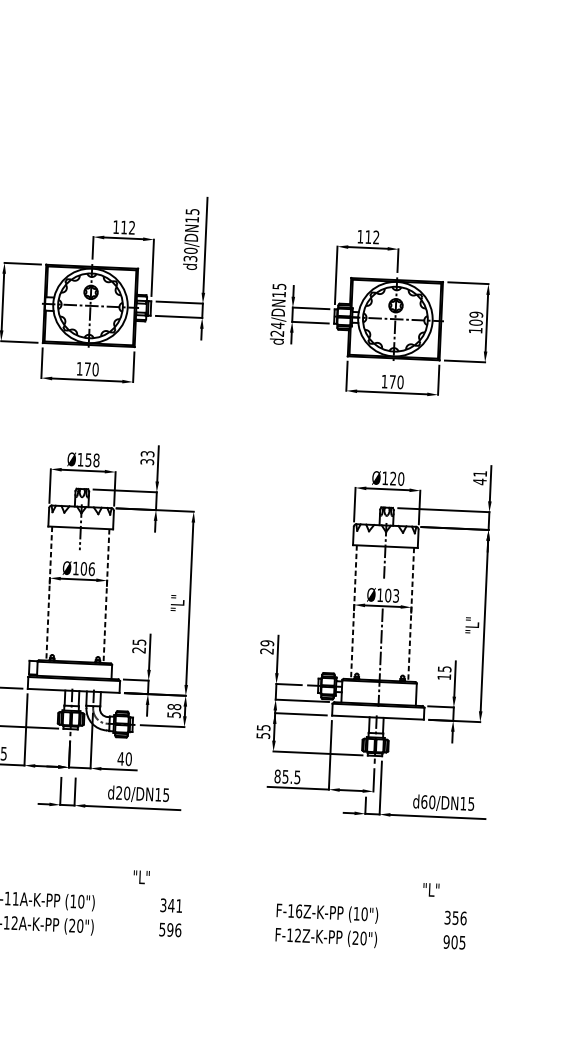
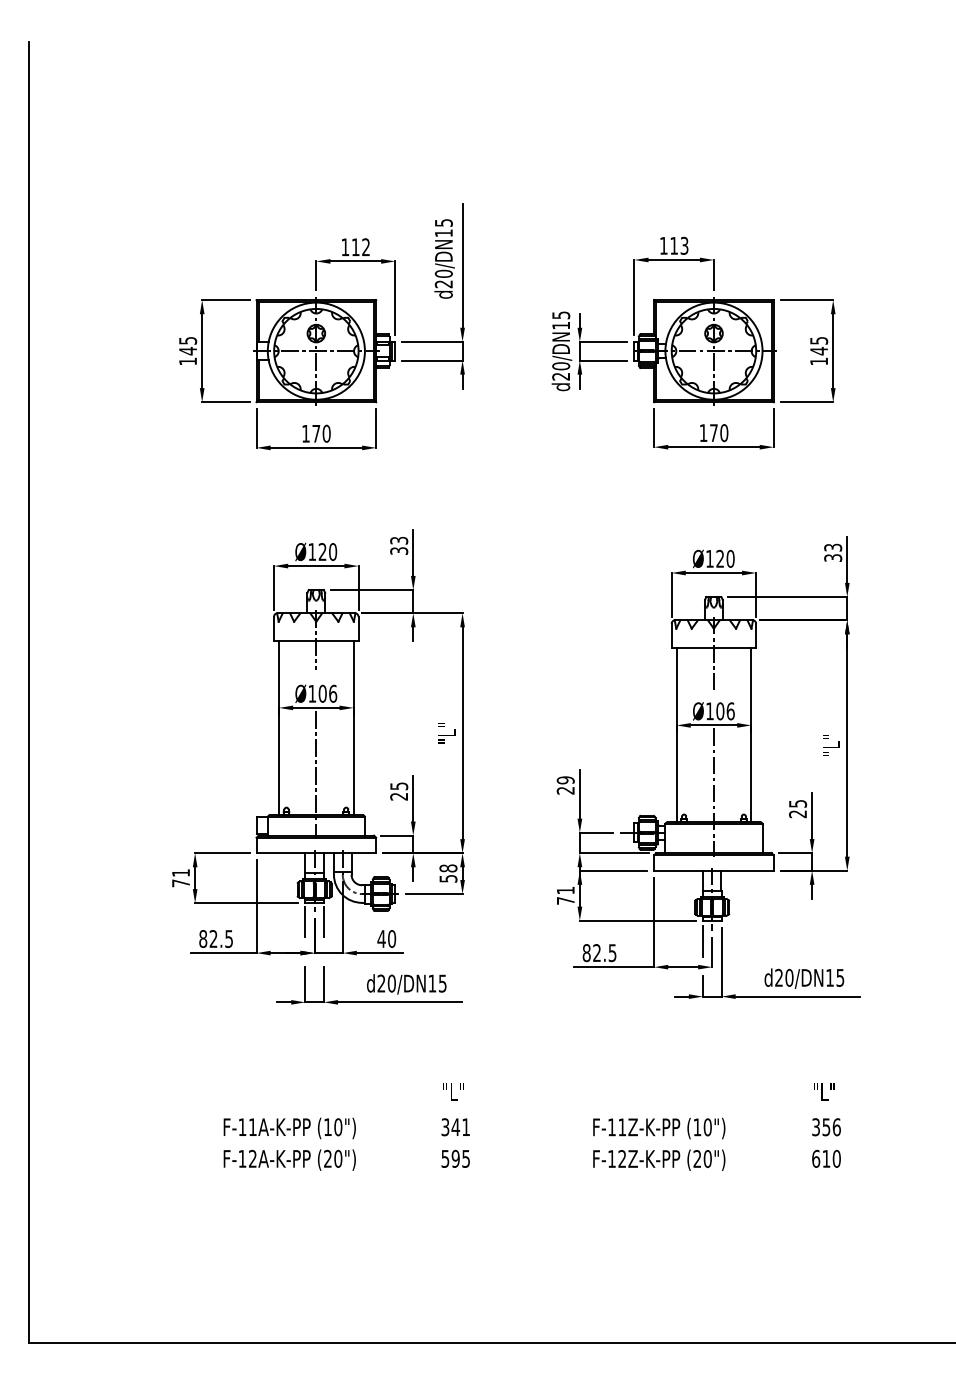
text: (376, 237) -> (684, 245), 112 -> 113
text: (190, 259) -> (443, 284), d30/DN15 -> d20/DN15
text: (476, 318) -> (819, 345), 109 -> 145
text: (277, 325) -> (561, 366), d24/DN15 -> d20/DN15
text: (92, 460) -> (327, 552), Ø158 -> Ø120
text: (480, 477) -> (833, 552), 41 -> 33
line: (49, 594) -> (279, 728), dashed -> solid
line: (106, 596) -> (353, 728), dashed -> solid
text: (396, 596) -> (730, 711), Ø103 -> Ø106
line: (353, 612) -> (676, 735), dashed -> solid
line: (411, 615) -> (751, 735), dashed -> solid
line: (76, 630) -> (316, 774), added
text: (443, 677) -> (797, 814), 15 -> 25
text: (263, 731) -> (565, 895), 55 -> 71
line: (63, 742) -> (305, 921), added
line: (76, 743) -> (323, 921), added
line: (366, 770) -> (702, 940), added
text: (285, 777) -> (596, 953), 85.5 -> 82.5
text: (424, 801) -> (779, 977), d60/DN15 -> d20/DN15
text: (141, 876) -> (453, 1091), moved
text: (431, 889) -> (824, 1091), moved
text: (299, 911) -> (622, 1127), F-16Z-K-PP -> F-11Z-K-PP
text: (178, 930) -> (466, 1158), 596 -> 595
text: (454, 942) -> (826, 1158), 905 -> 610

